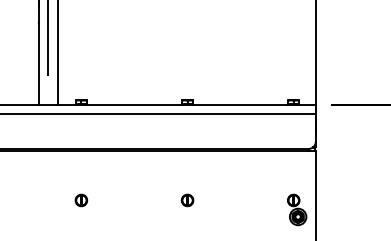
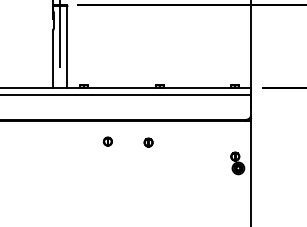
part: (80, 200) -> (107, 141), moved
part: (187, 200) -> (148, 142), moved

